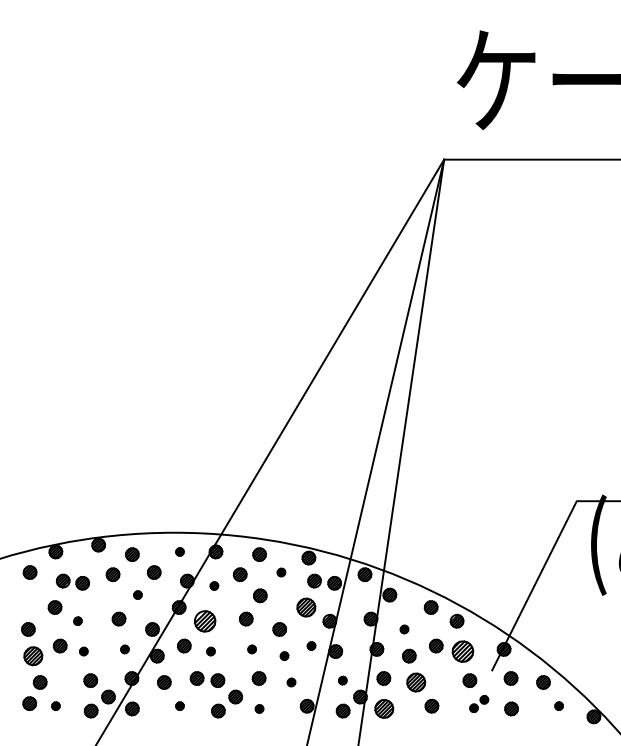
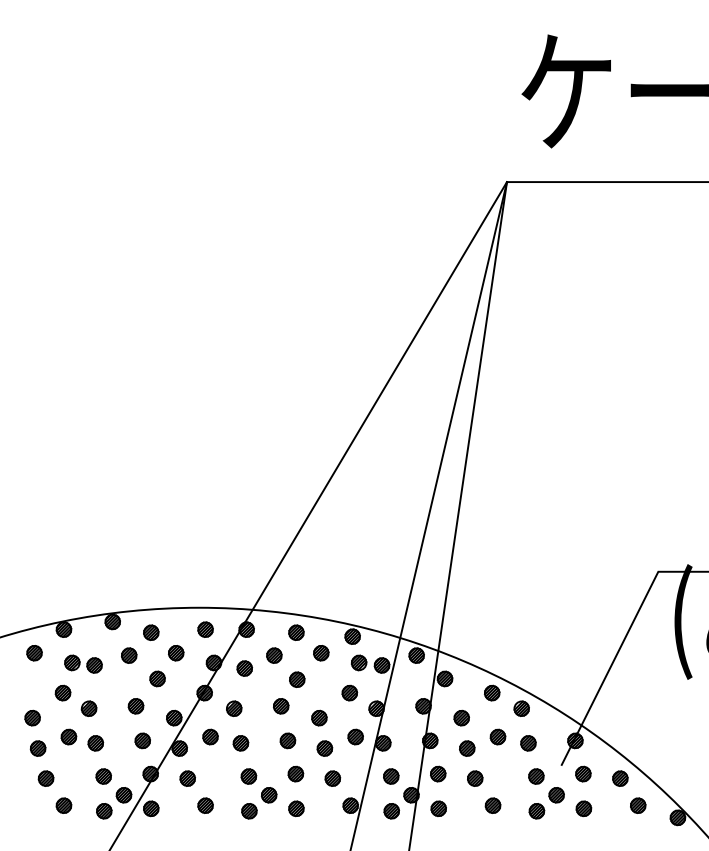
part: (179, 551) -> (205, 629), size x1.67
part: (281, 572) -> (321, 653), size x1.67
part: (214, 585) -> (244, 667), size x1.67
part: (137, 594) -> (157, 678), size x1.67
part: (306, 607) -> (349, 693), size x0.71
part: (77, 620) -> (88, 707), size x1.67
part: (204, 620) -> (233, 707), size x0.62
part: (404, 629) -> (461, 718), size x1.67
part: (311, 645) -> (355, 736), size x1.67
part: (124, 649) -> (142, 740), size x1.67
part: (251, 649) -> (287, 740), size x1.67
part: (83, 651) -> (95, 743), size x1.67
part: (210, 651) -> (240, 743), size x1.67
part: (462, 651) -> (527, 743), size x0.62
part: (32, 655) -> (37, 747), size x0.71
part: (284, 655) -> (324, 747), size x1.67
part: (196, 678) -> (224, 774), removed
part: (342, 680) -> (391, 776), size x1.67
part: (291, 682) -> (332, 778), size x1.67
part: (416, 682) -> (475, 778), size x0.71
part: (29, 703) -> (33, 802), removed
part: (479, 703) -> (547, 802), size x1.67
part: (55, 705) -> (63, 804), size x1.67
part: (179, 705) -> (205, 804), size x1.67
part: (558, 705) -> (637, 804), size x1.67
part: (259, 708) -> (296, 808), size x1.67
part: (384, 708) -> (438, 808), size x0.71

